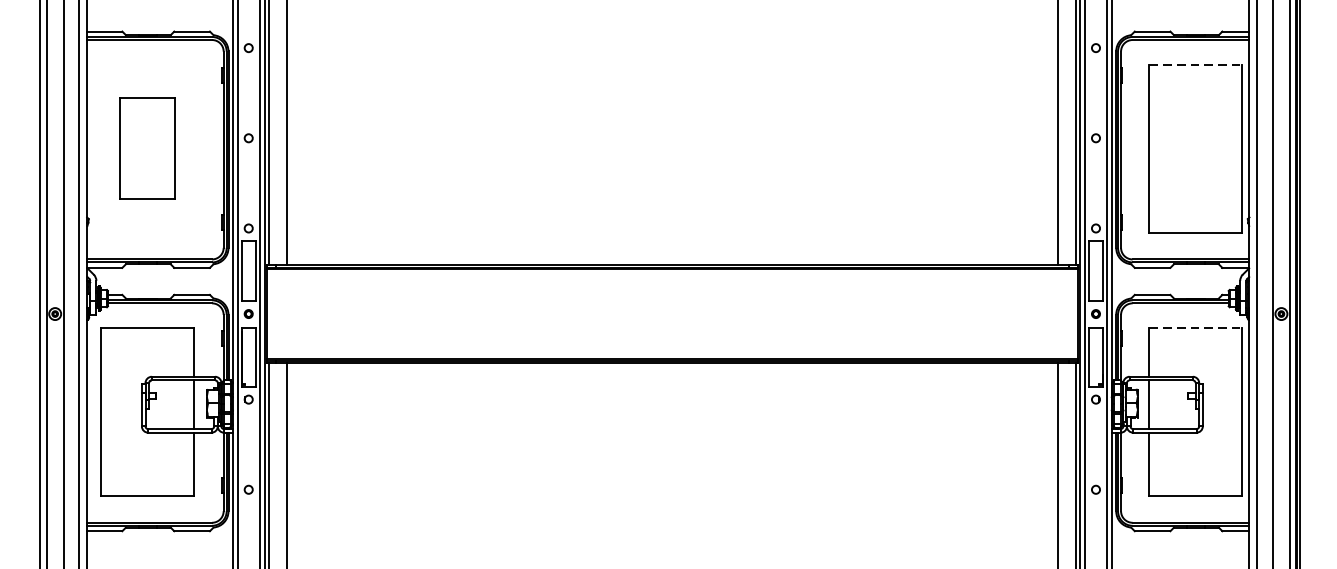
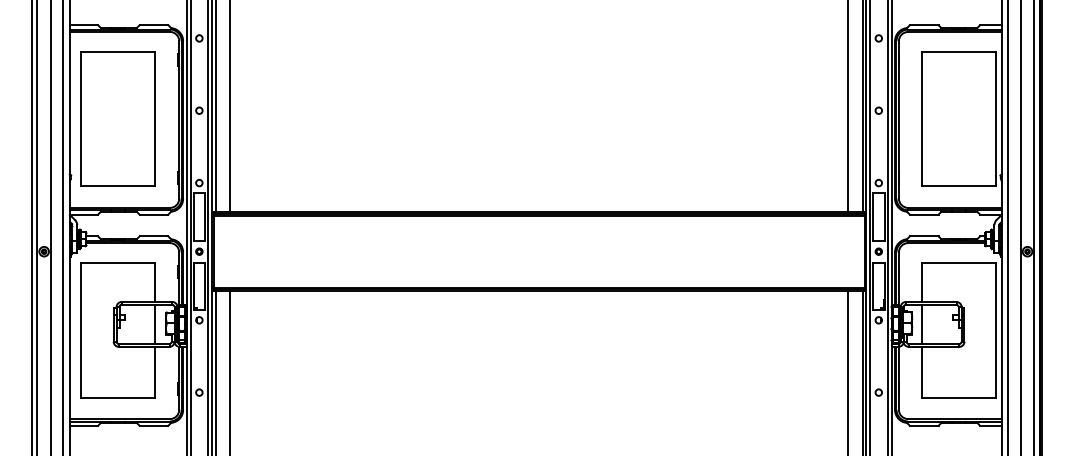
line: (1196, 64) -> (959, 51), dashed -> solid
part: (146, 147) -> (117, 118), size x1.67
line: (1196, 328) -> (959, 263), dashed -> solid

